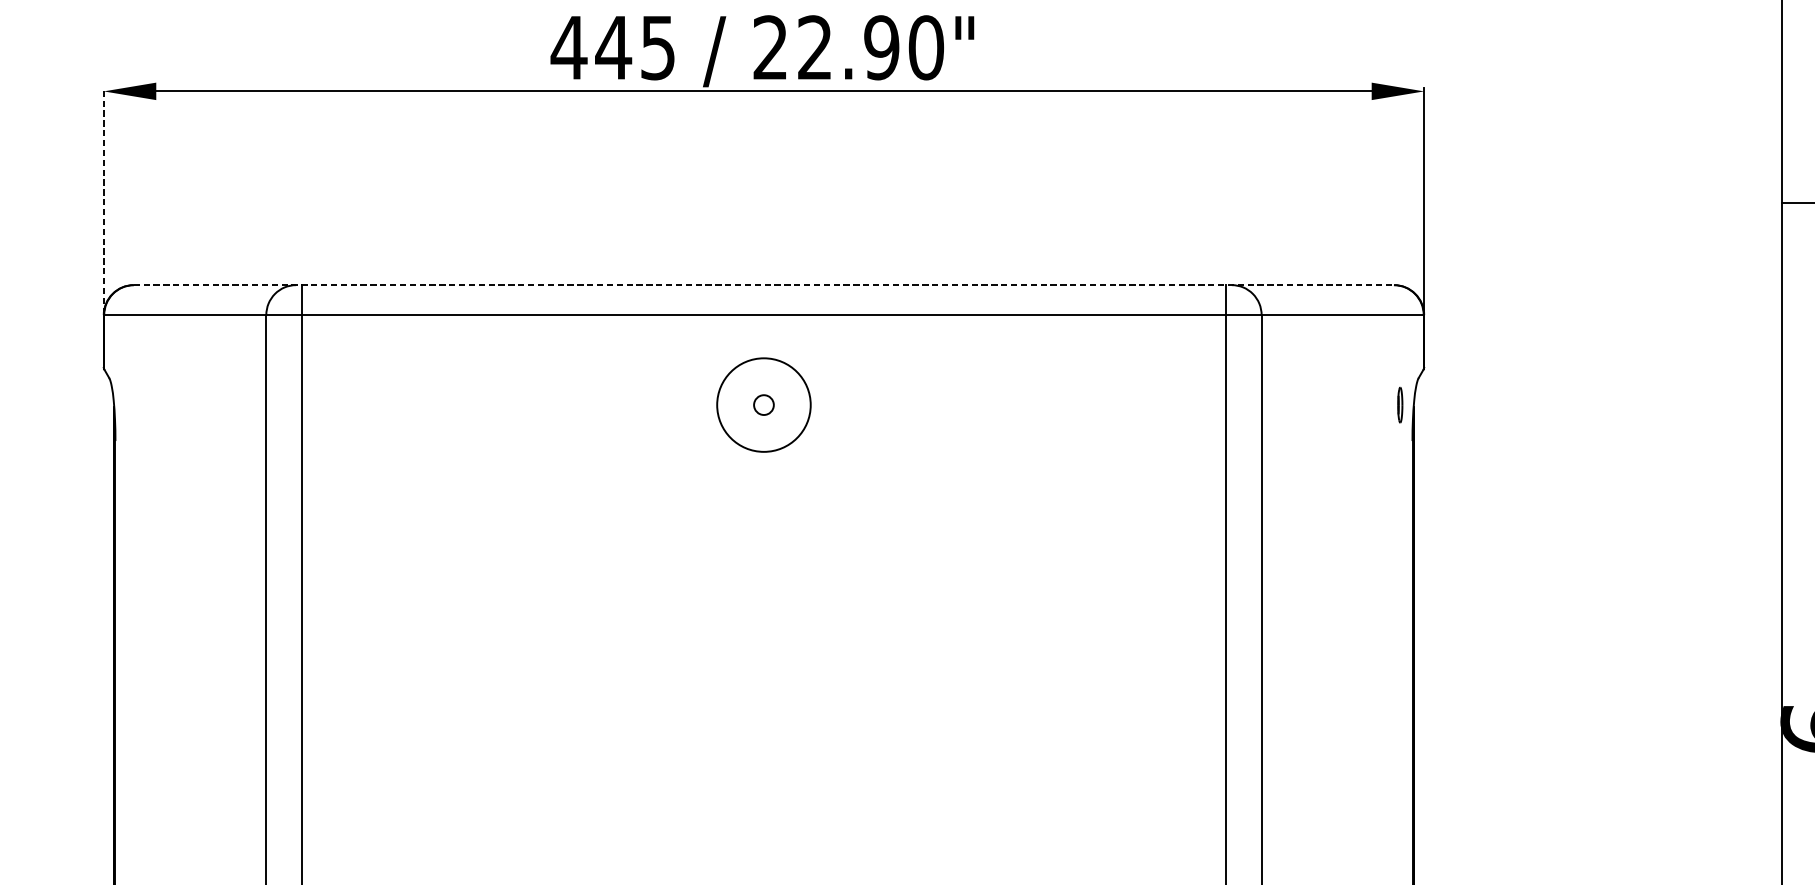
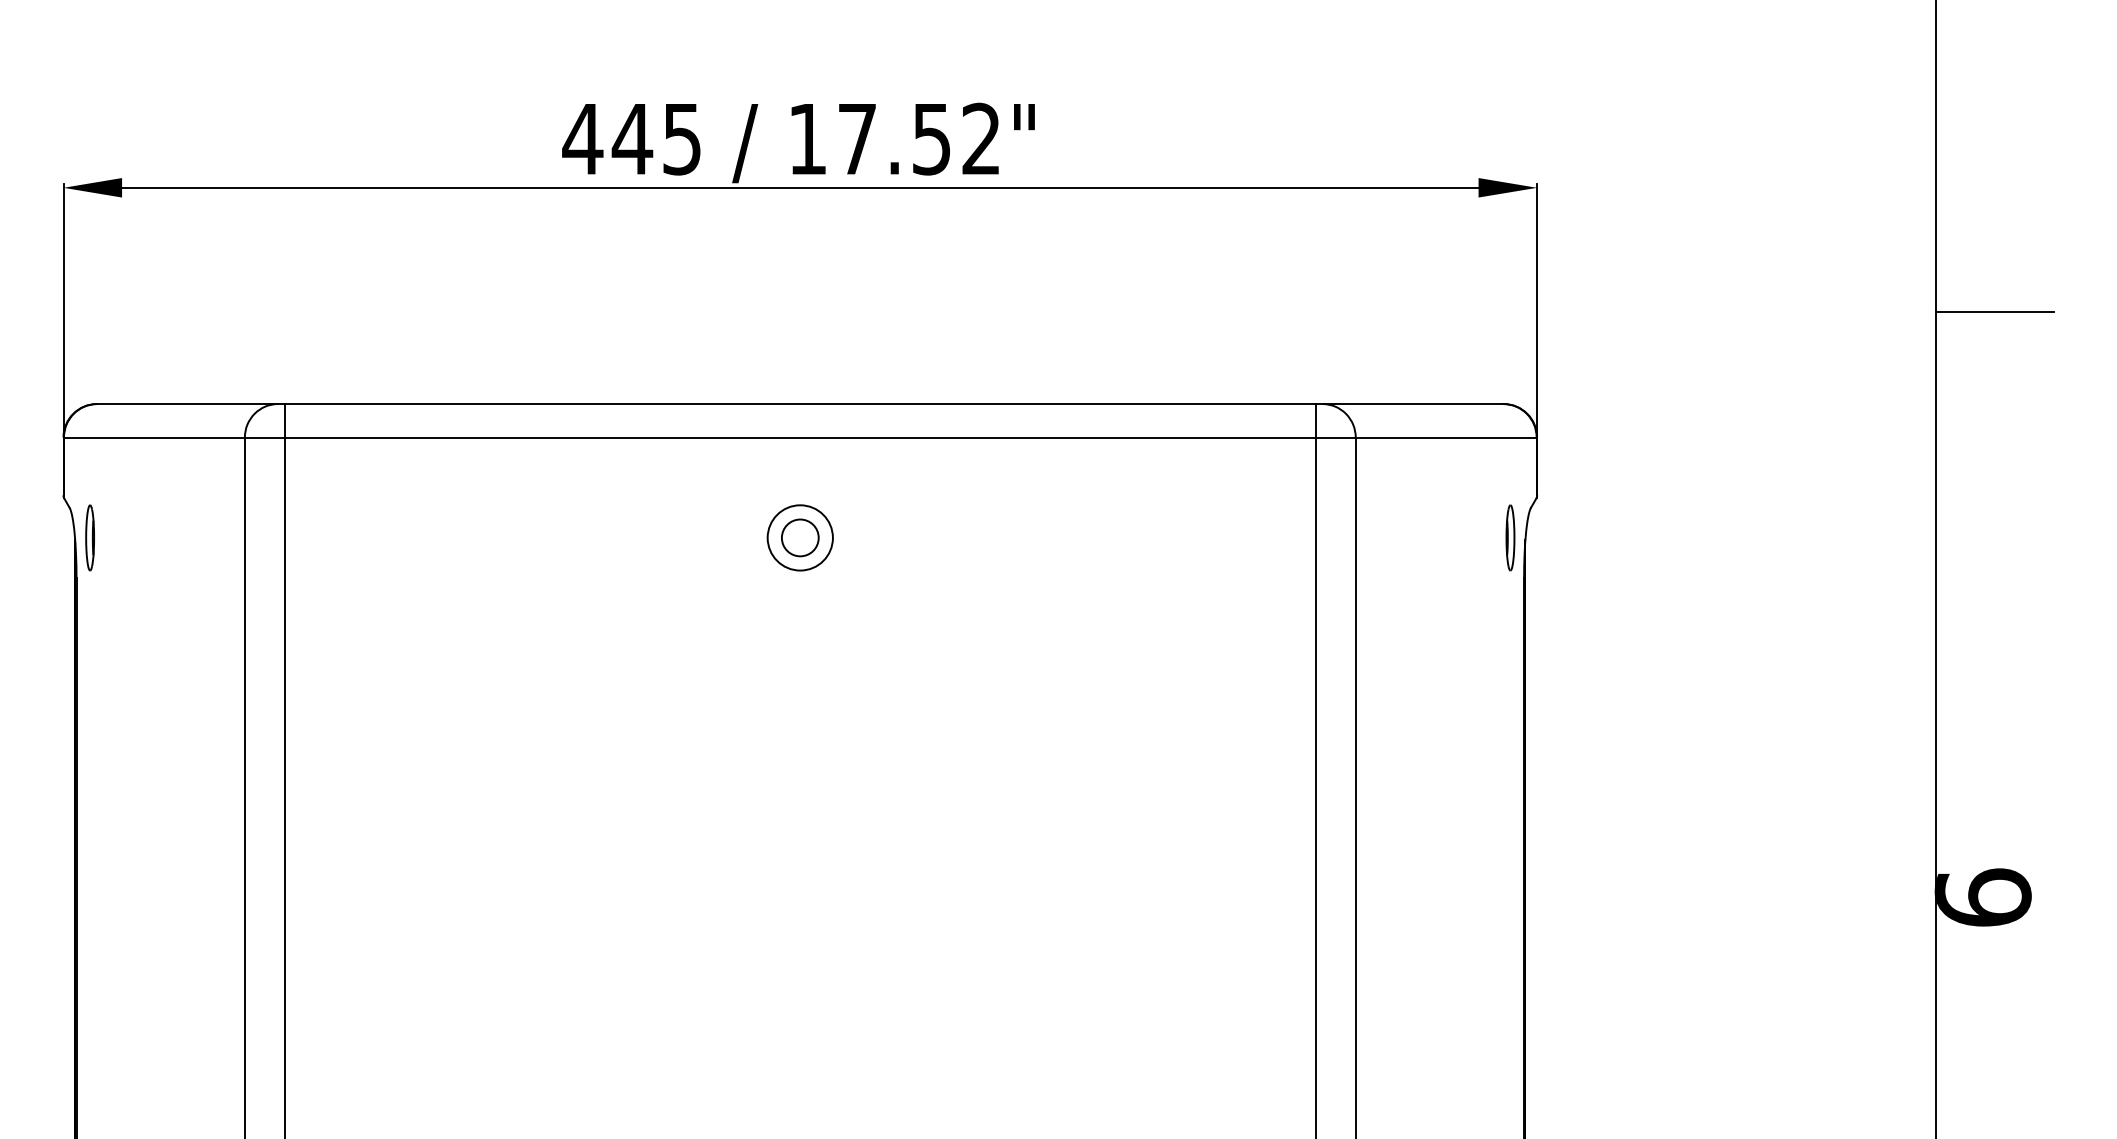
text: (848, 47) -> (894, 138), 22.90" -> 17.52"
line: (103, 200) -> (63, 309), dashed -> solid
line: (764, 285) -> (800, 404), dashed -> solid
part: (127, 404) -> (89, 537), added
circle: (763, 404) -> (799, 537), size x0.62
circle: (763, 404) -> (799, 537), size x1.67
part: (1400, 404) -> (1510, 537), size x1.67

